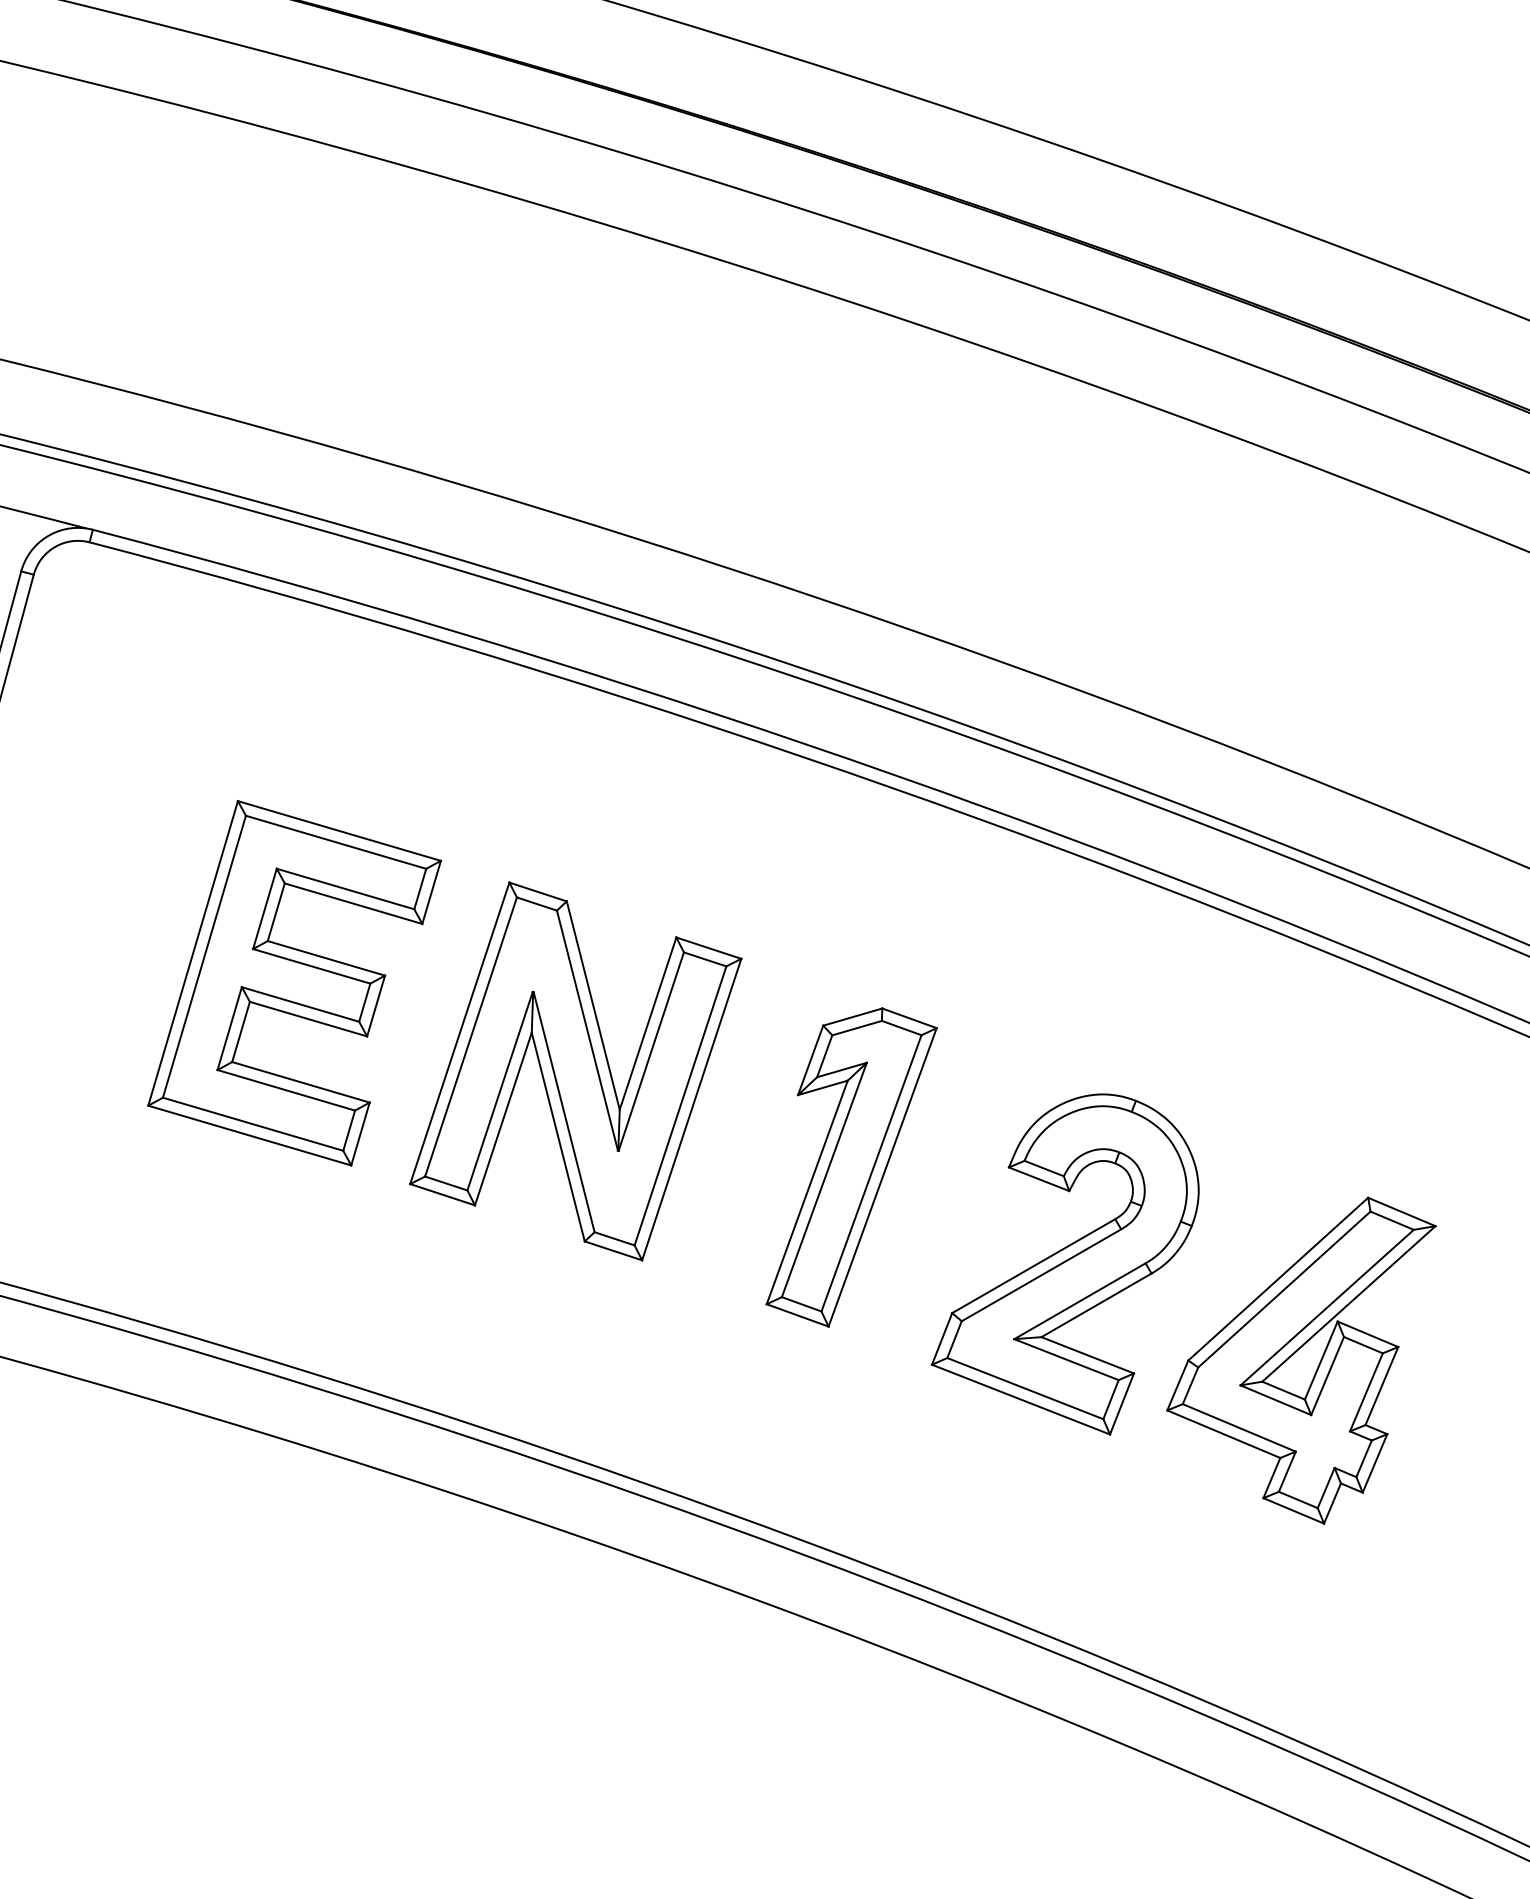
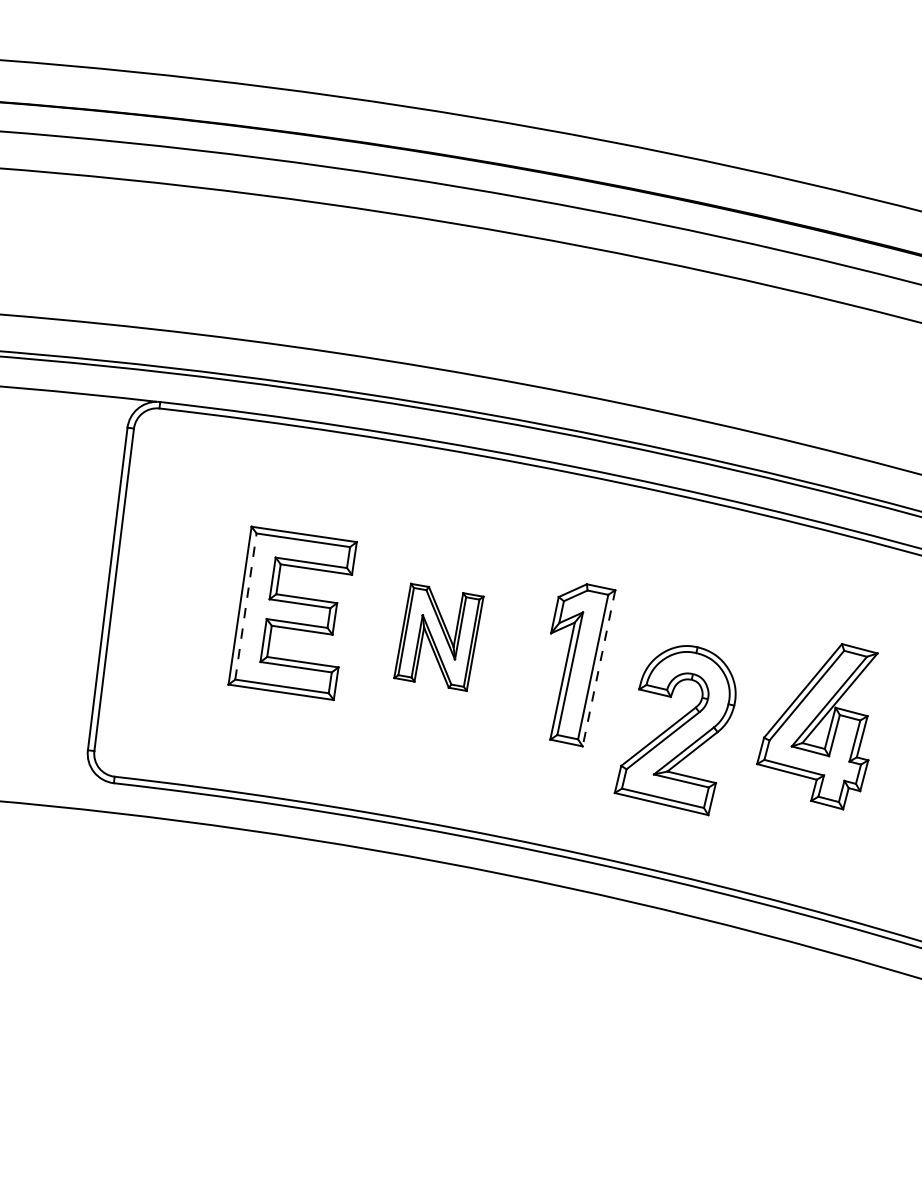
line: (203, 956) -> (245, 606), solid -> dashed
part: (575, 1071) -> (438, 637), size x0.6
line: (883, 1177) -> (599, 668), solid -> dashed
part: (1067, 1258) -> (674, 730), moved

